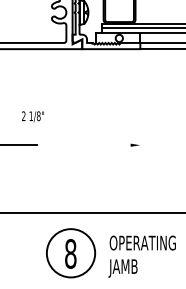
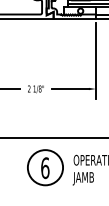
line: (140, 106) -> (96, 60), added
text: (32, 116) -> (35, 89), moved
line: (104, 145) -> (69, 89), added
text: (70, 253) -> (45, 167), 8 -> 6

